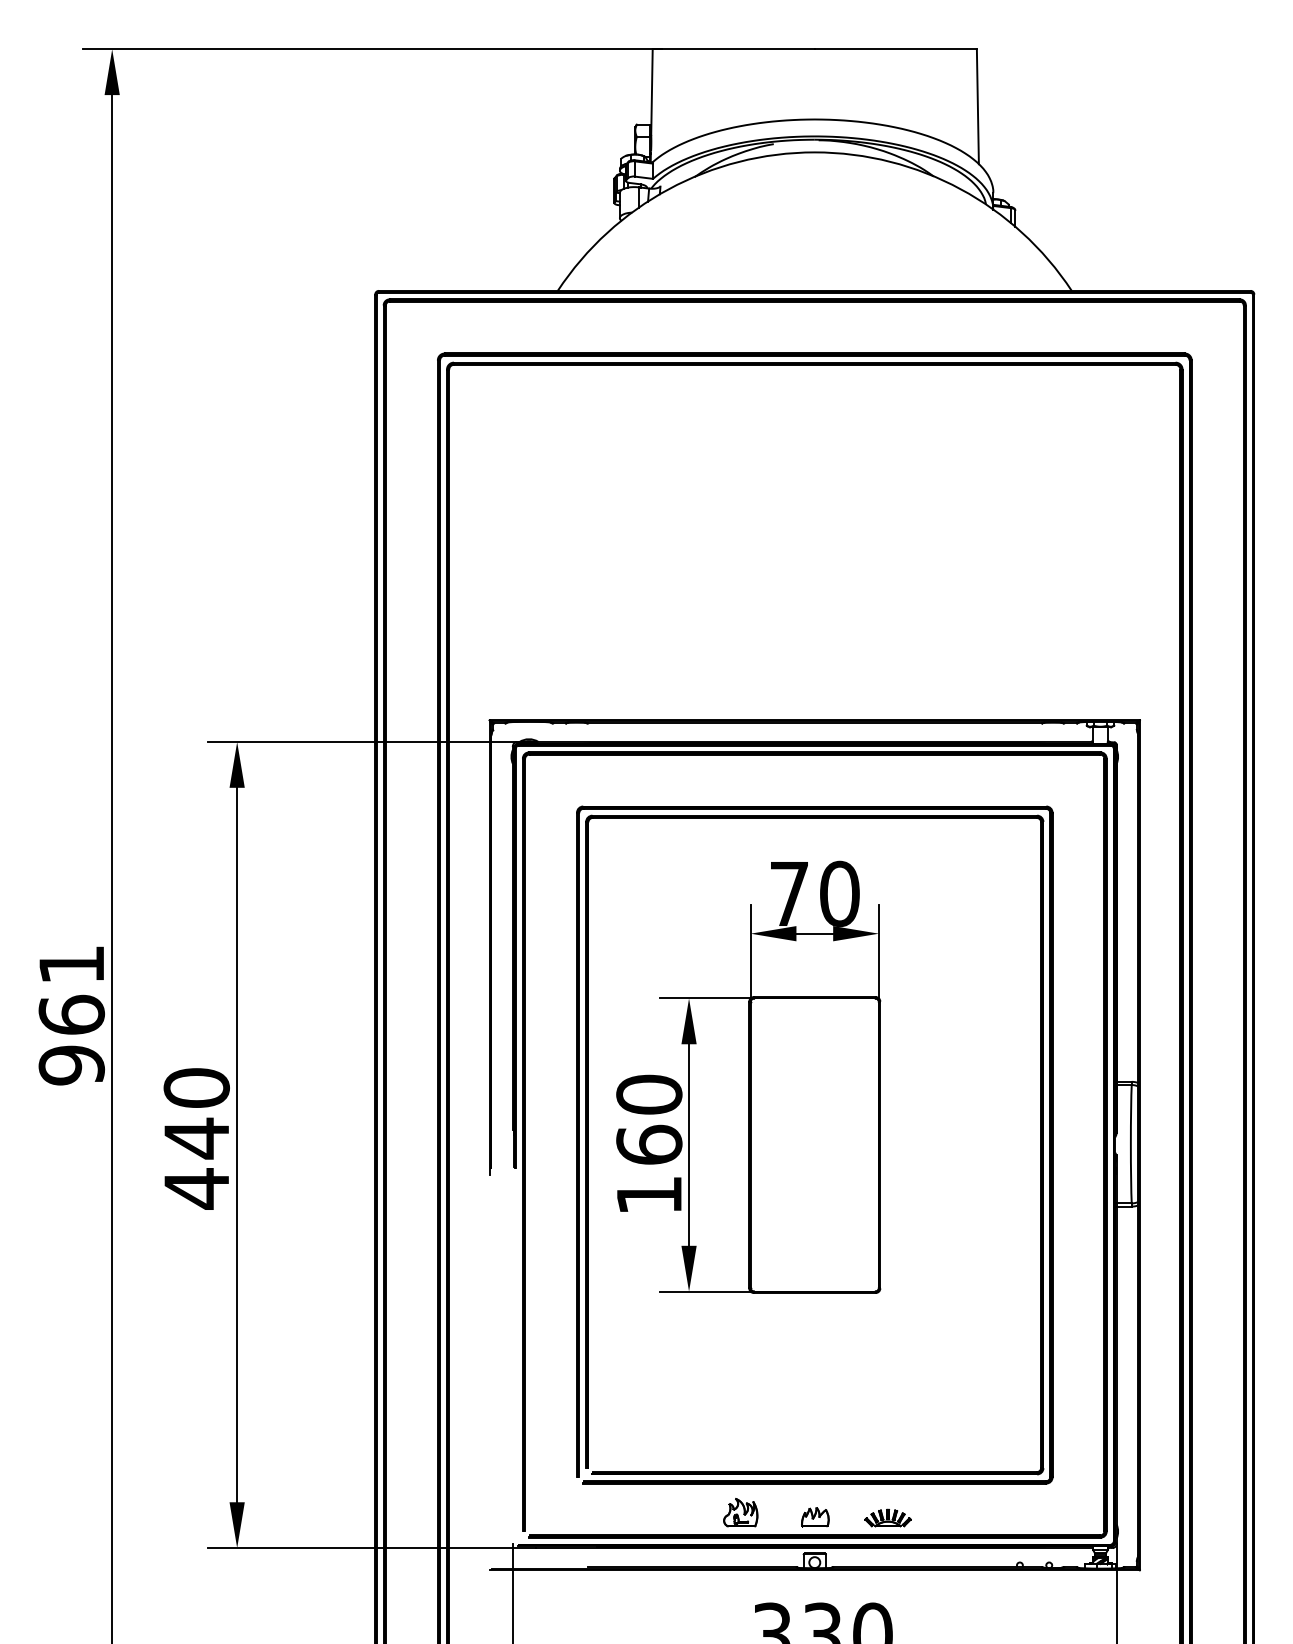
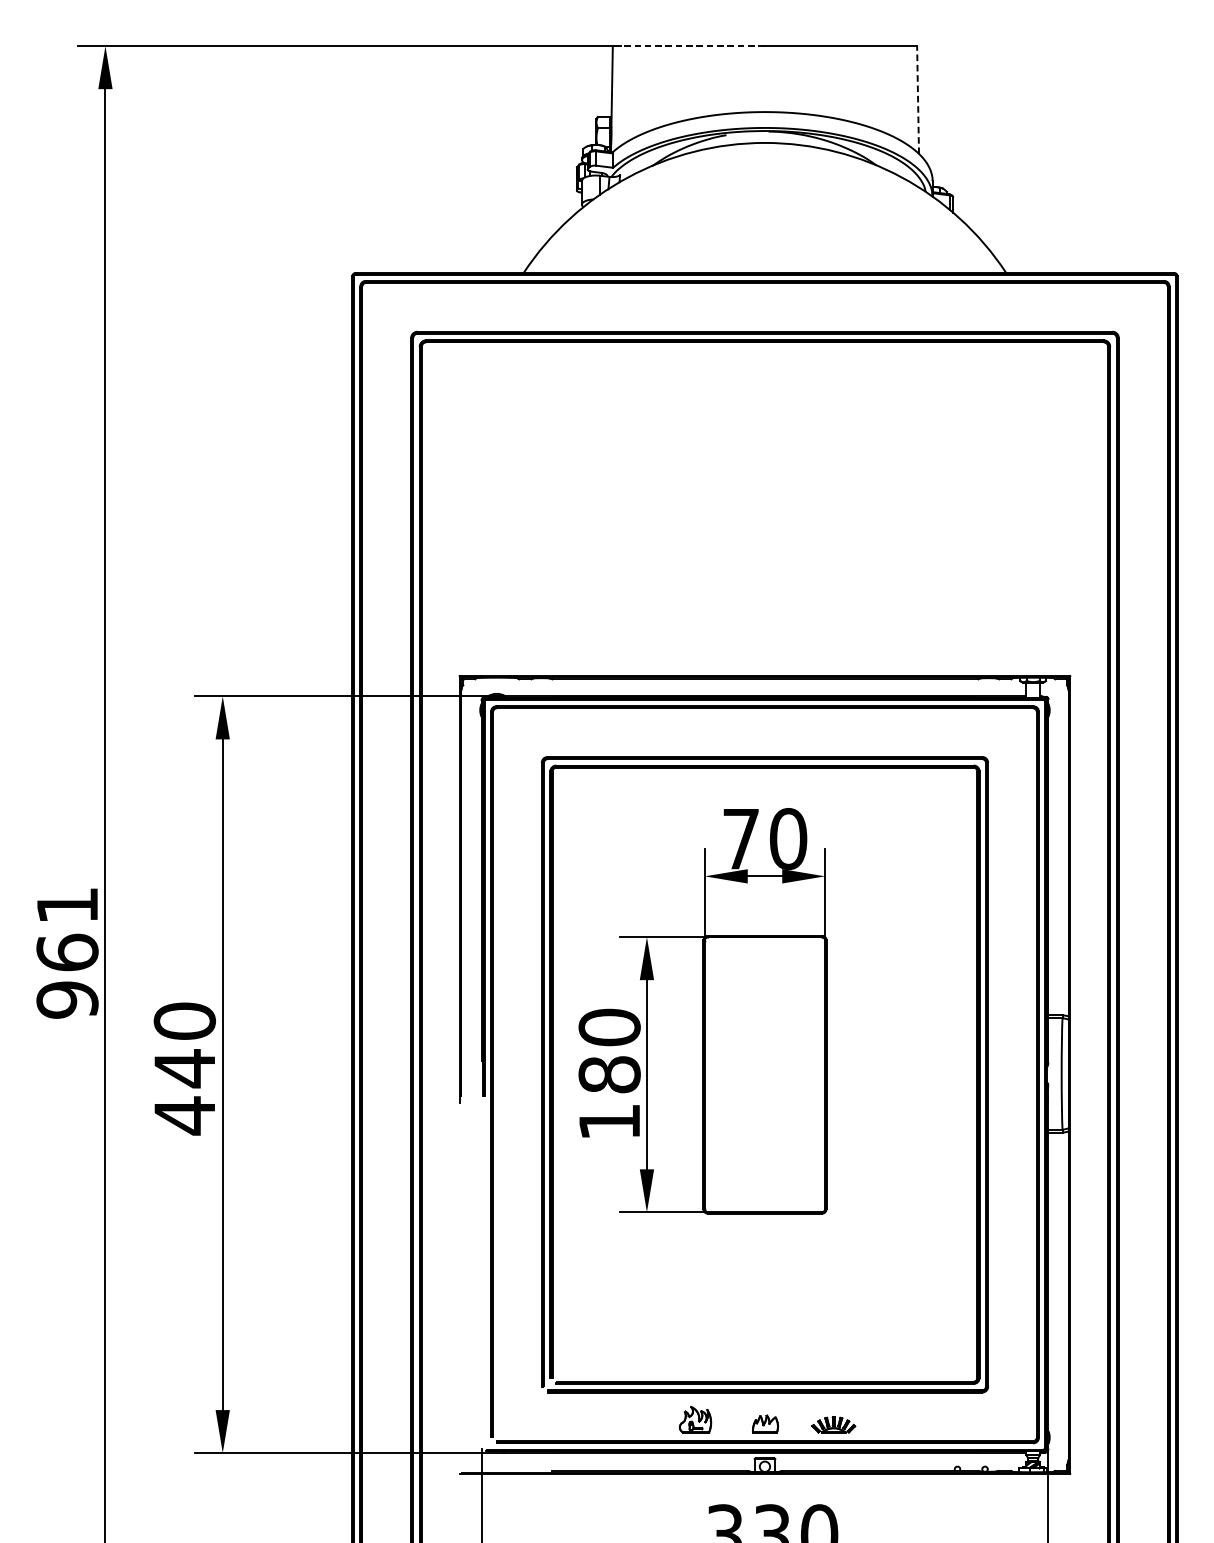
line: (733, 49) -> (688, 46), solid -> dashed
line: (977, 106) -> (917, 99), solid -> dashed
text: (649, 1144) -> (609, 1074), 160 -> 180

